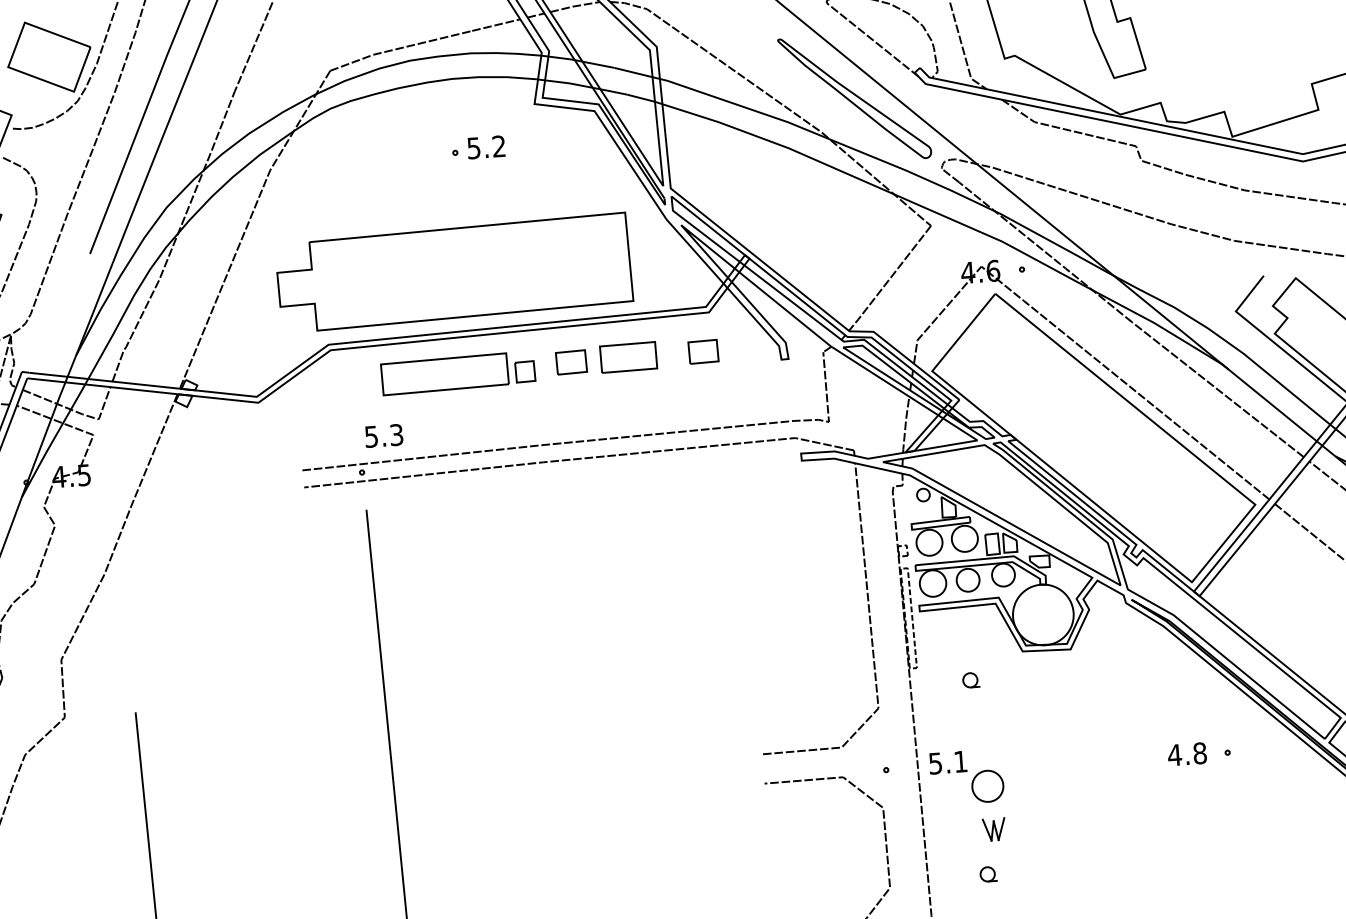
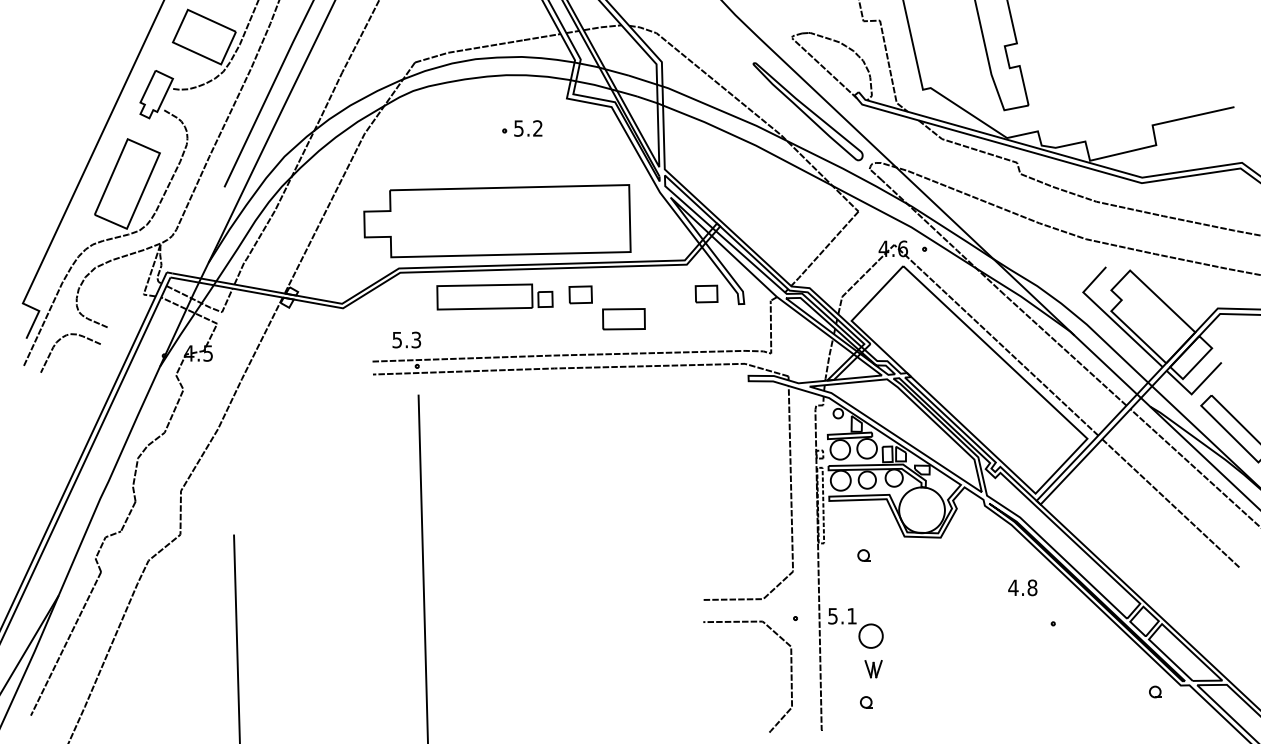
part: (703, 351) -> (706, 293), moved
part: (628, 357) -> (623, 319), moved
text: (383, 435) -> (406, 339), moved
text: (1186, 753) -> (1022, 587), moved

